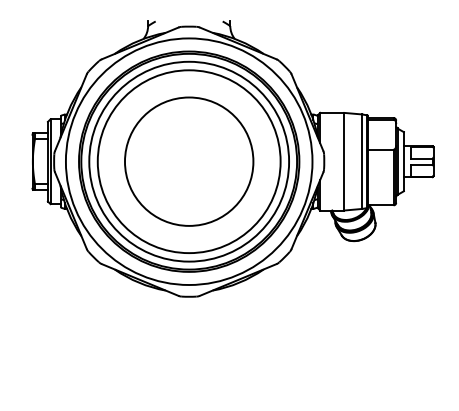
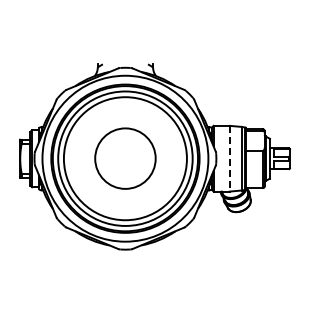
circle: (189, 161) -> (125, 158), size x0.7
line: (343, 161) -> (229, 158), solid -> dashed

